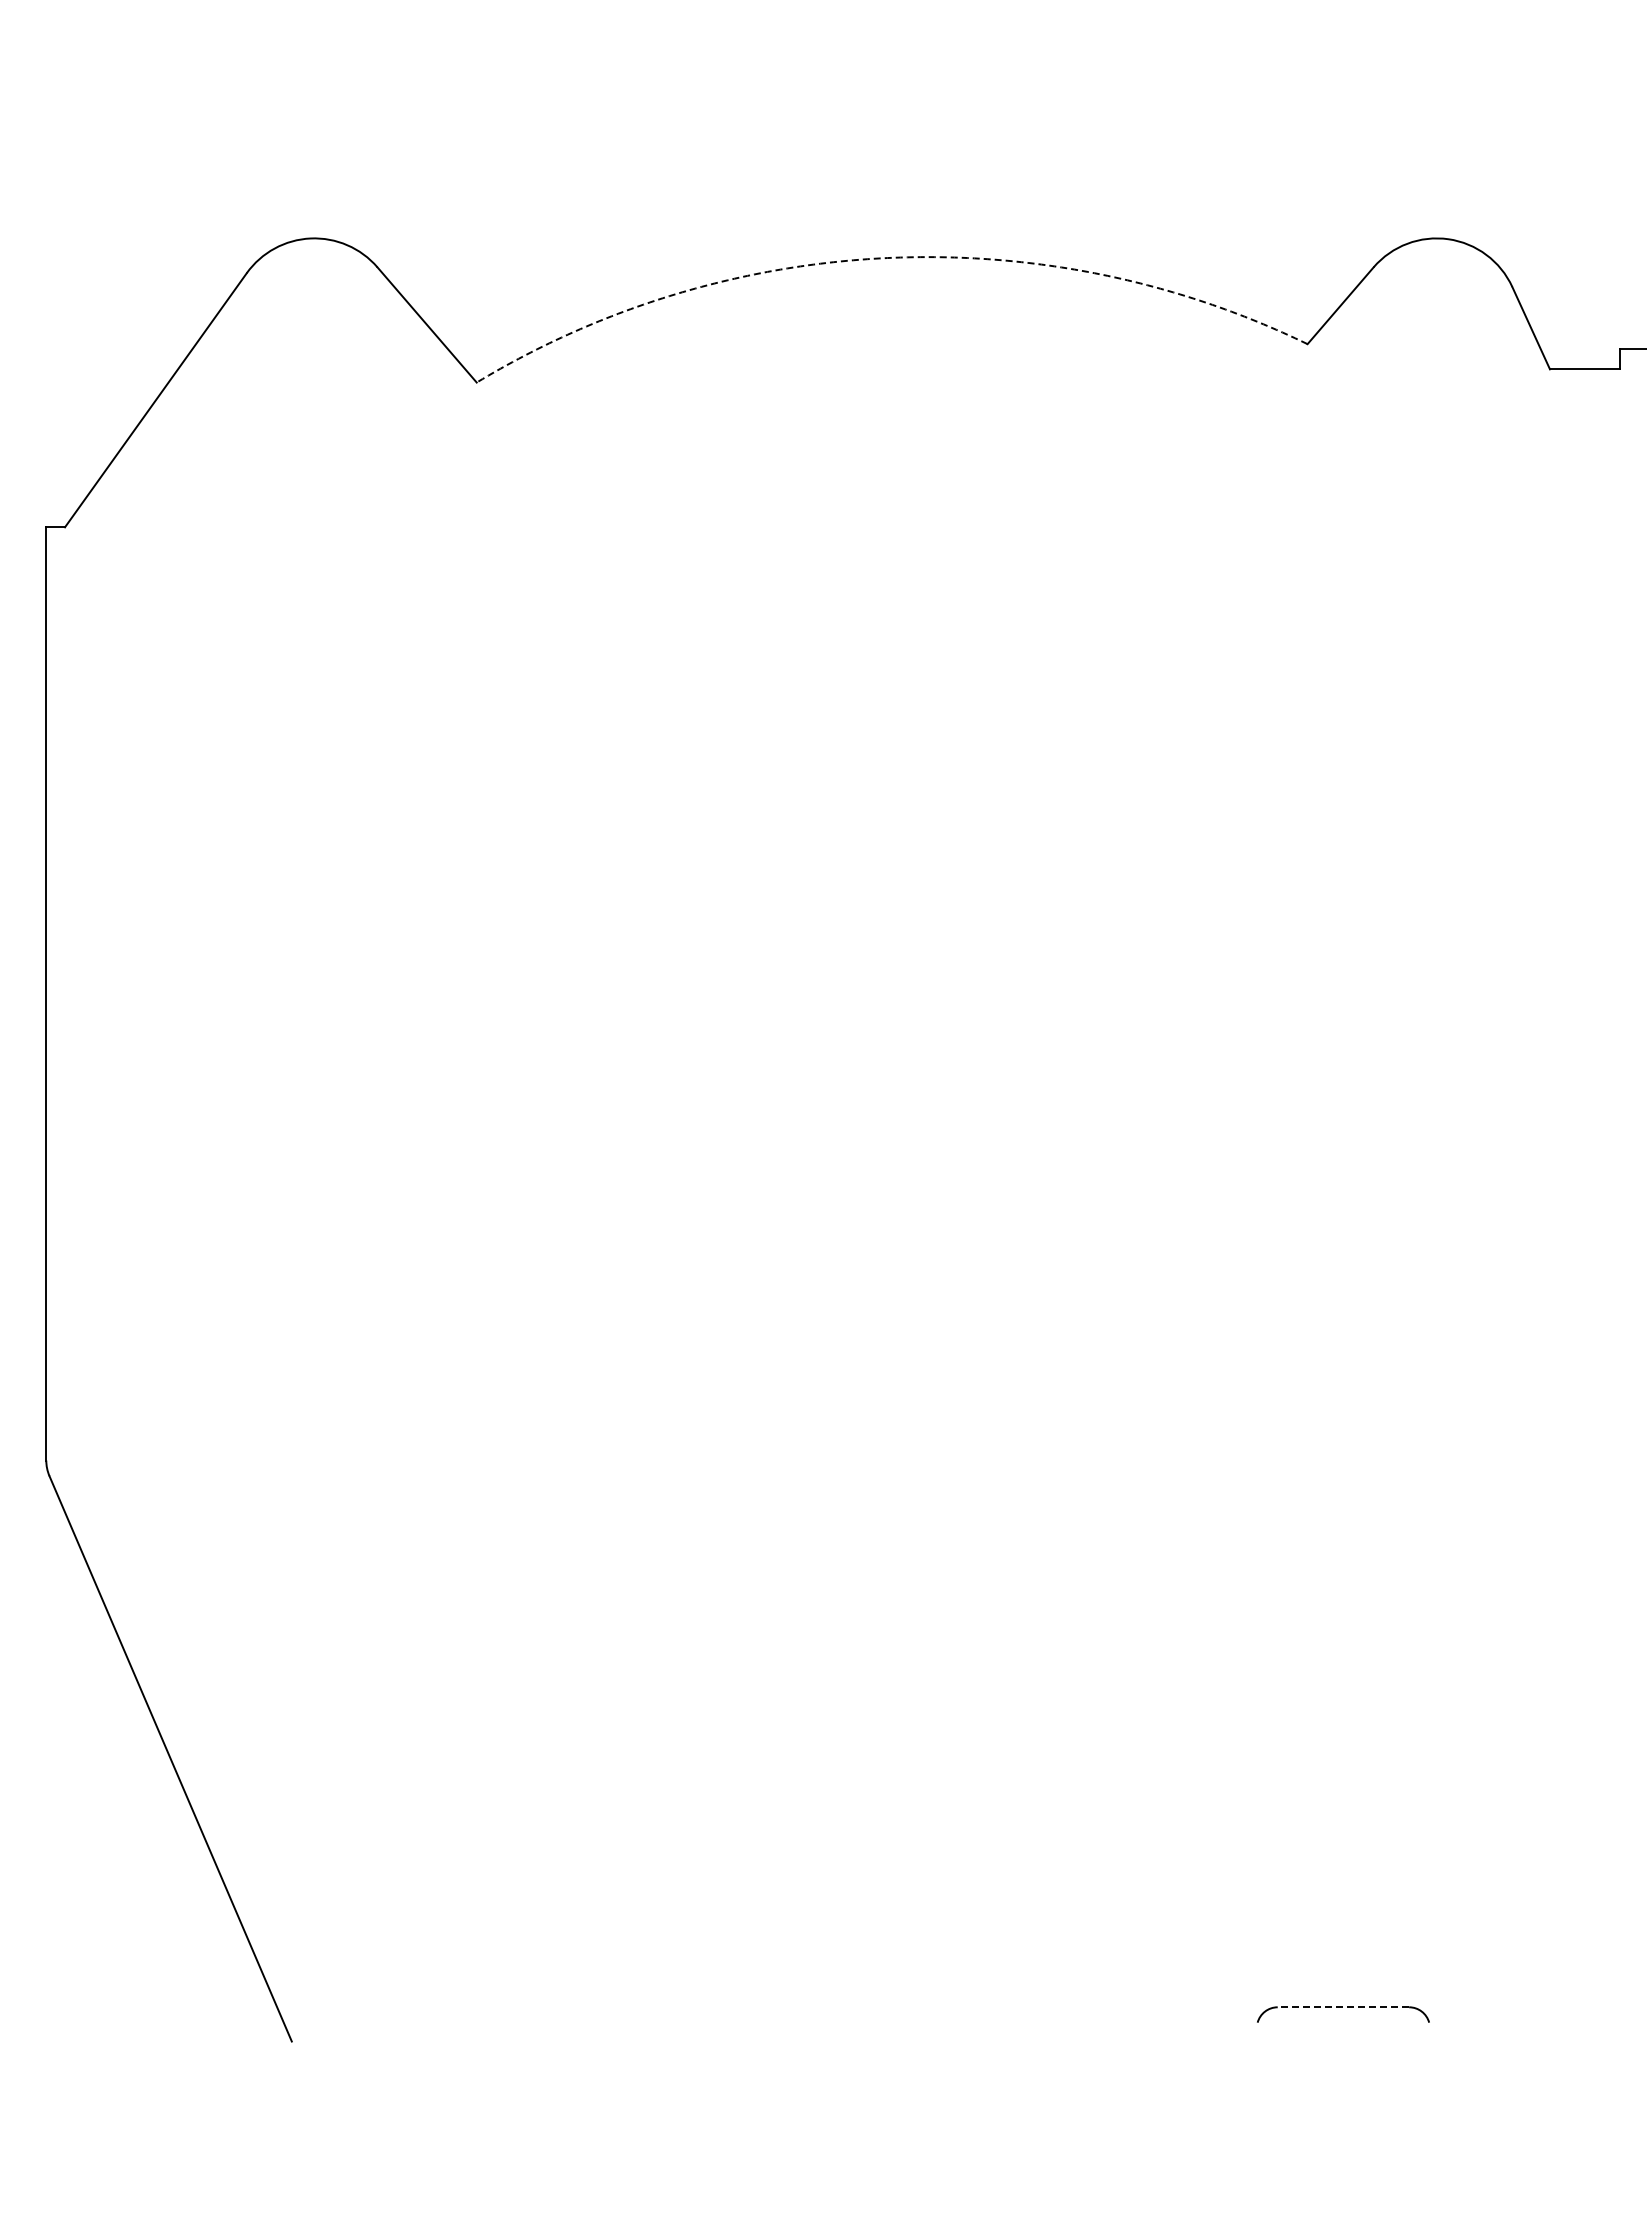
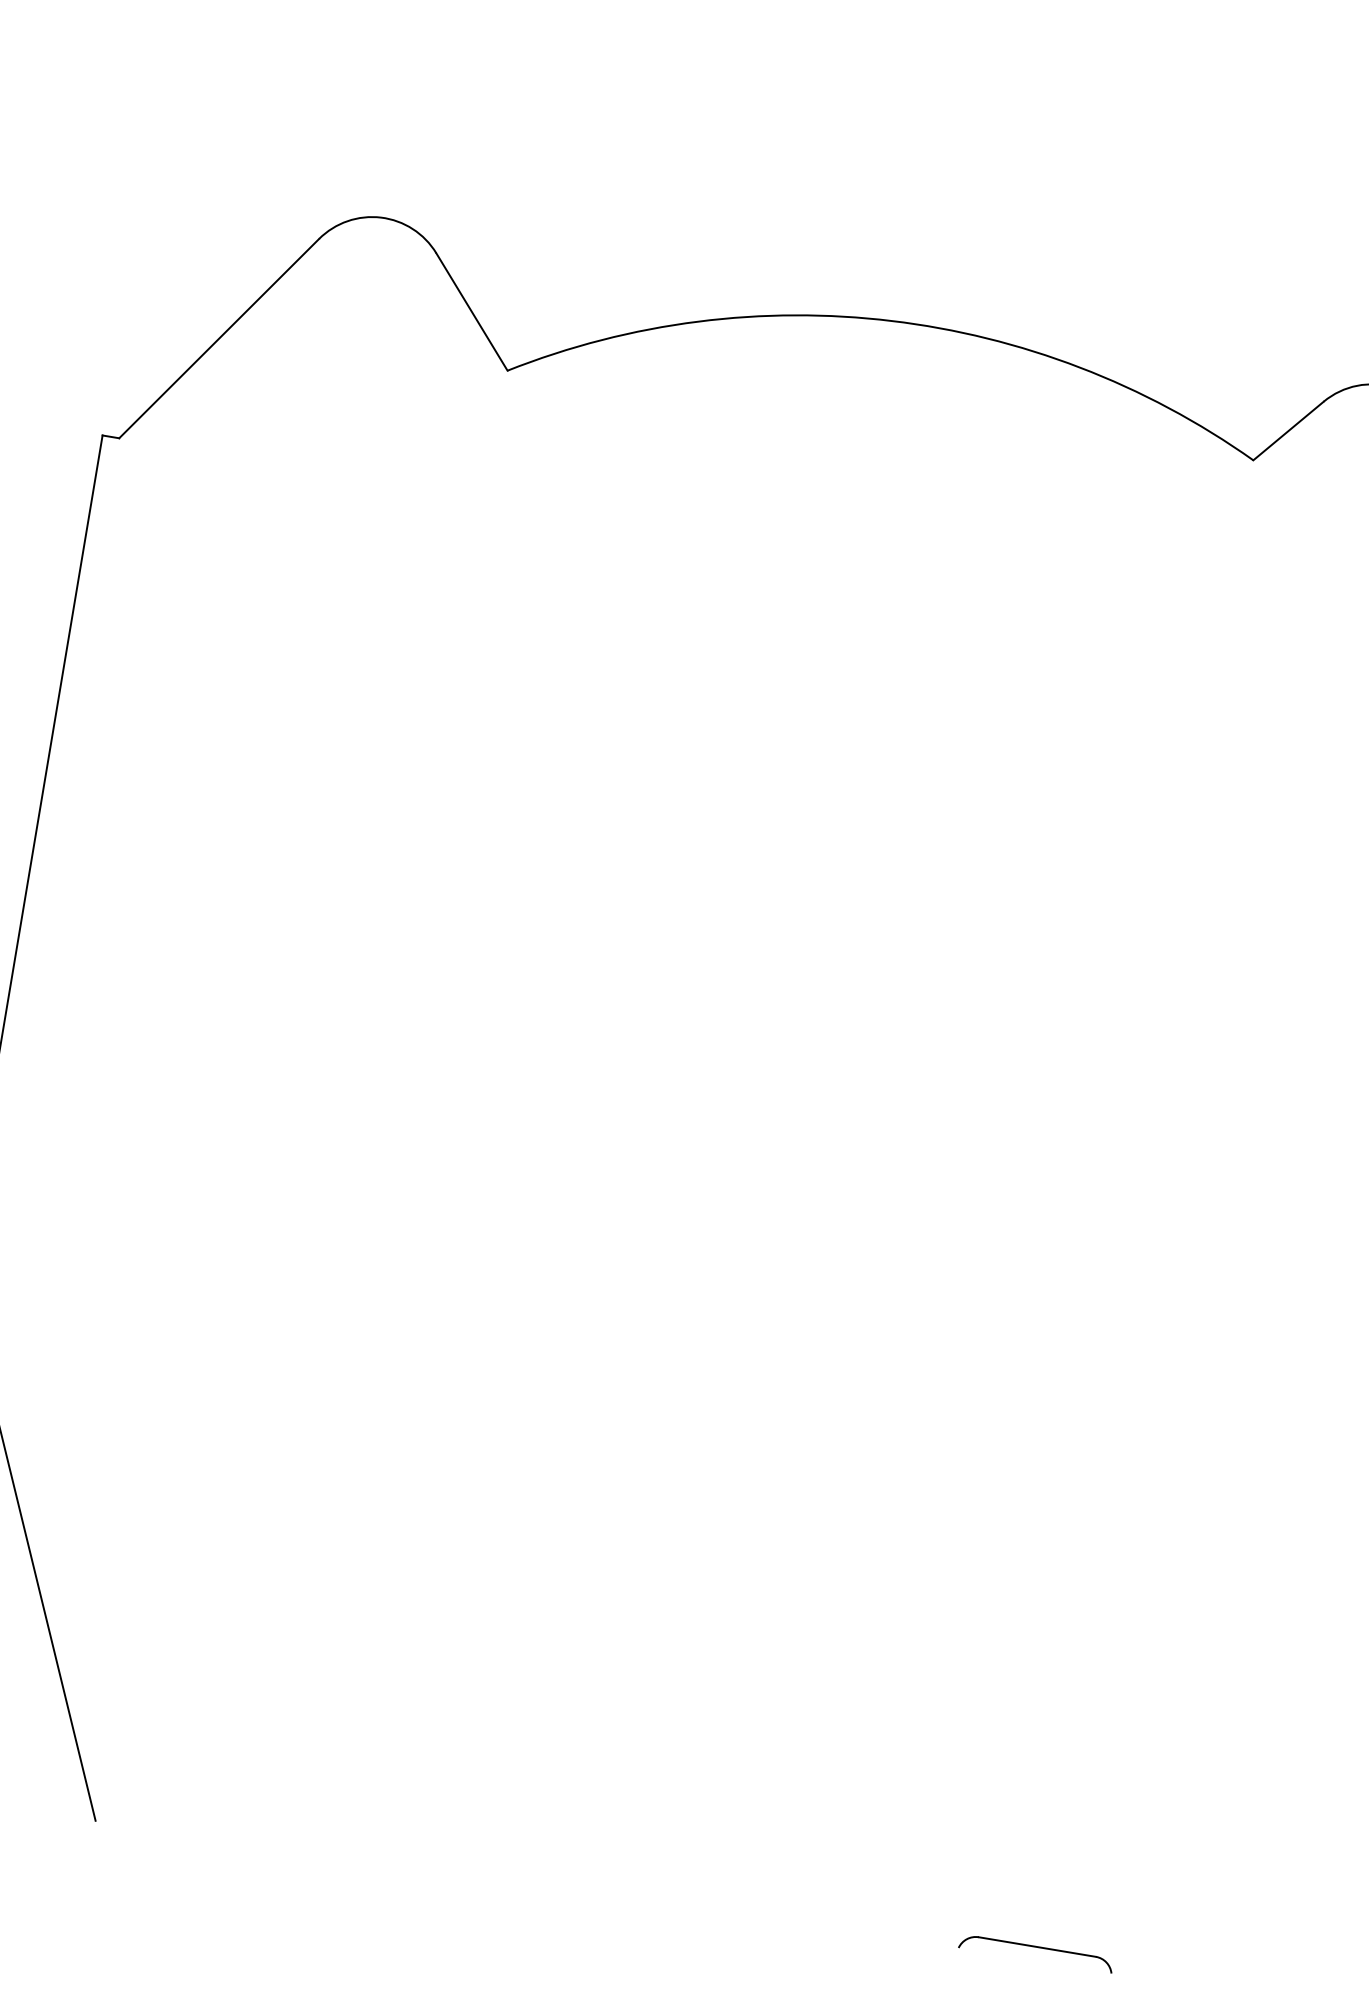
arc: (887, 258) -> (891, 321), dashed -> solid
line: (1343, 2007) -> (1037, 1947), dashed -> solid

